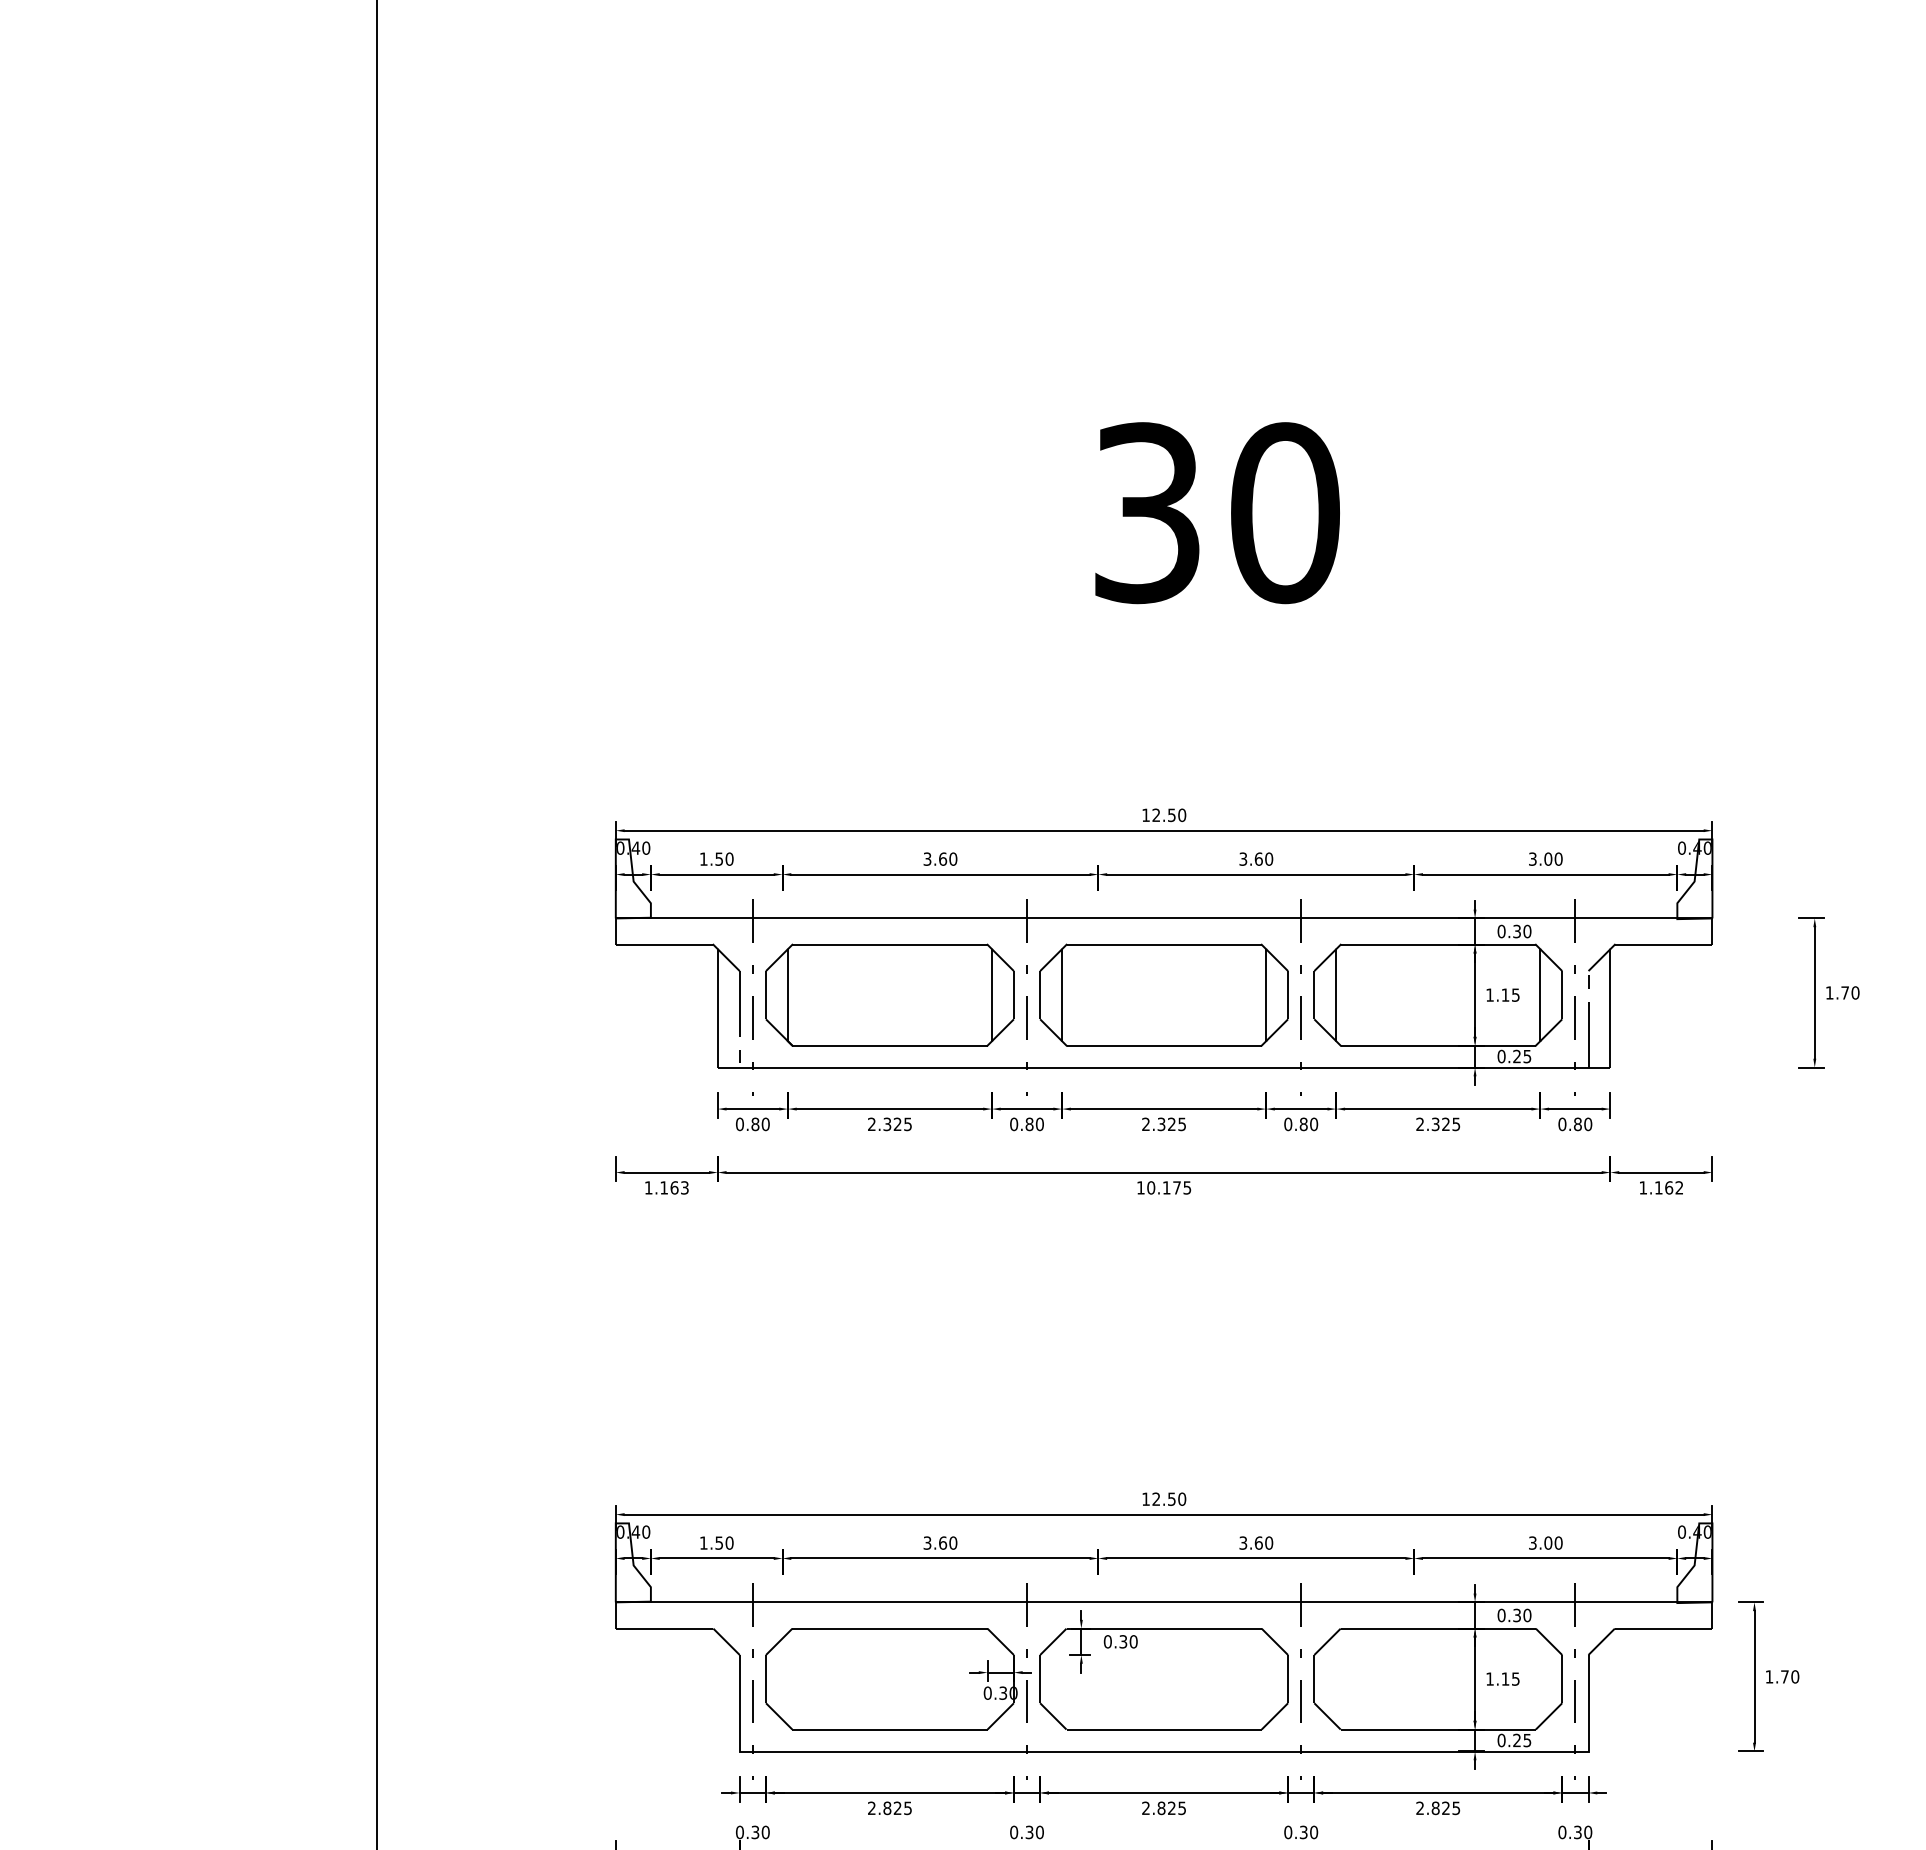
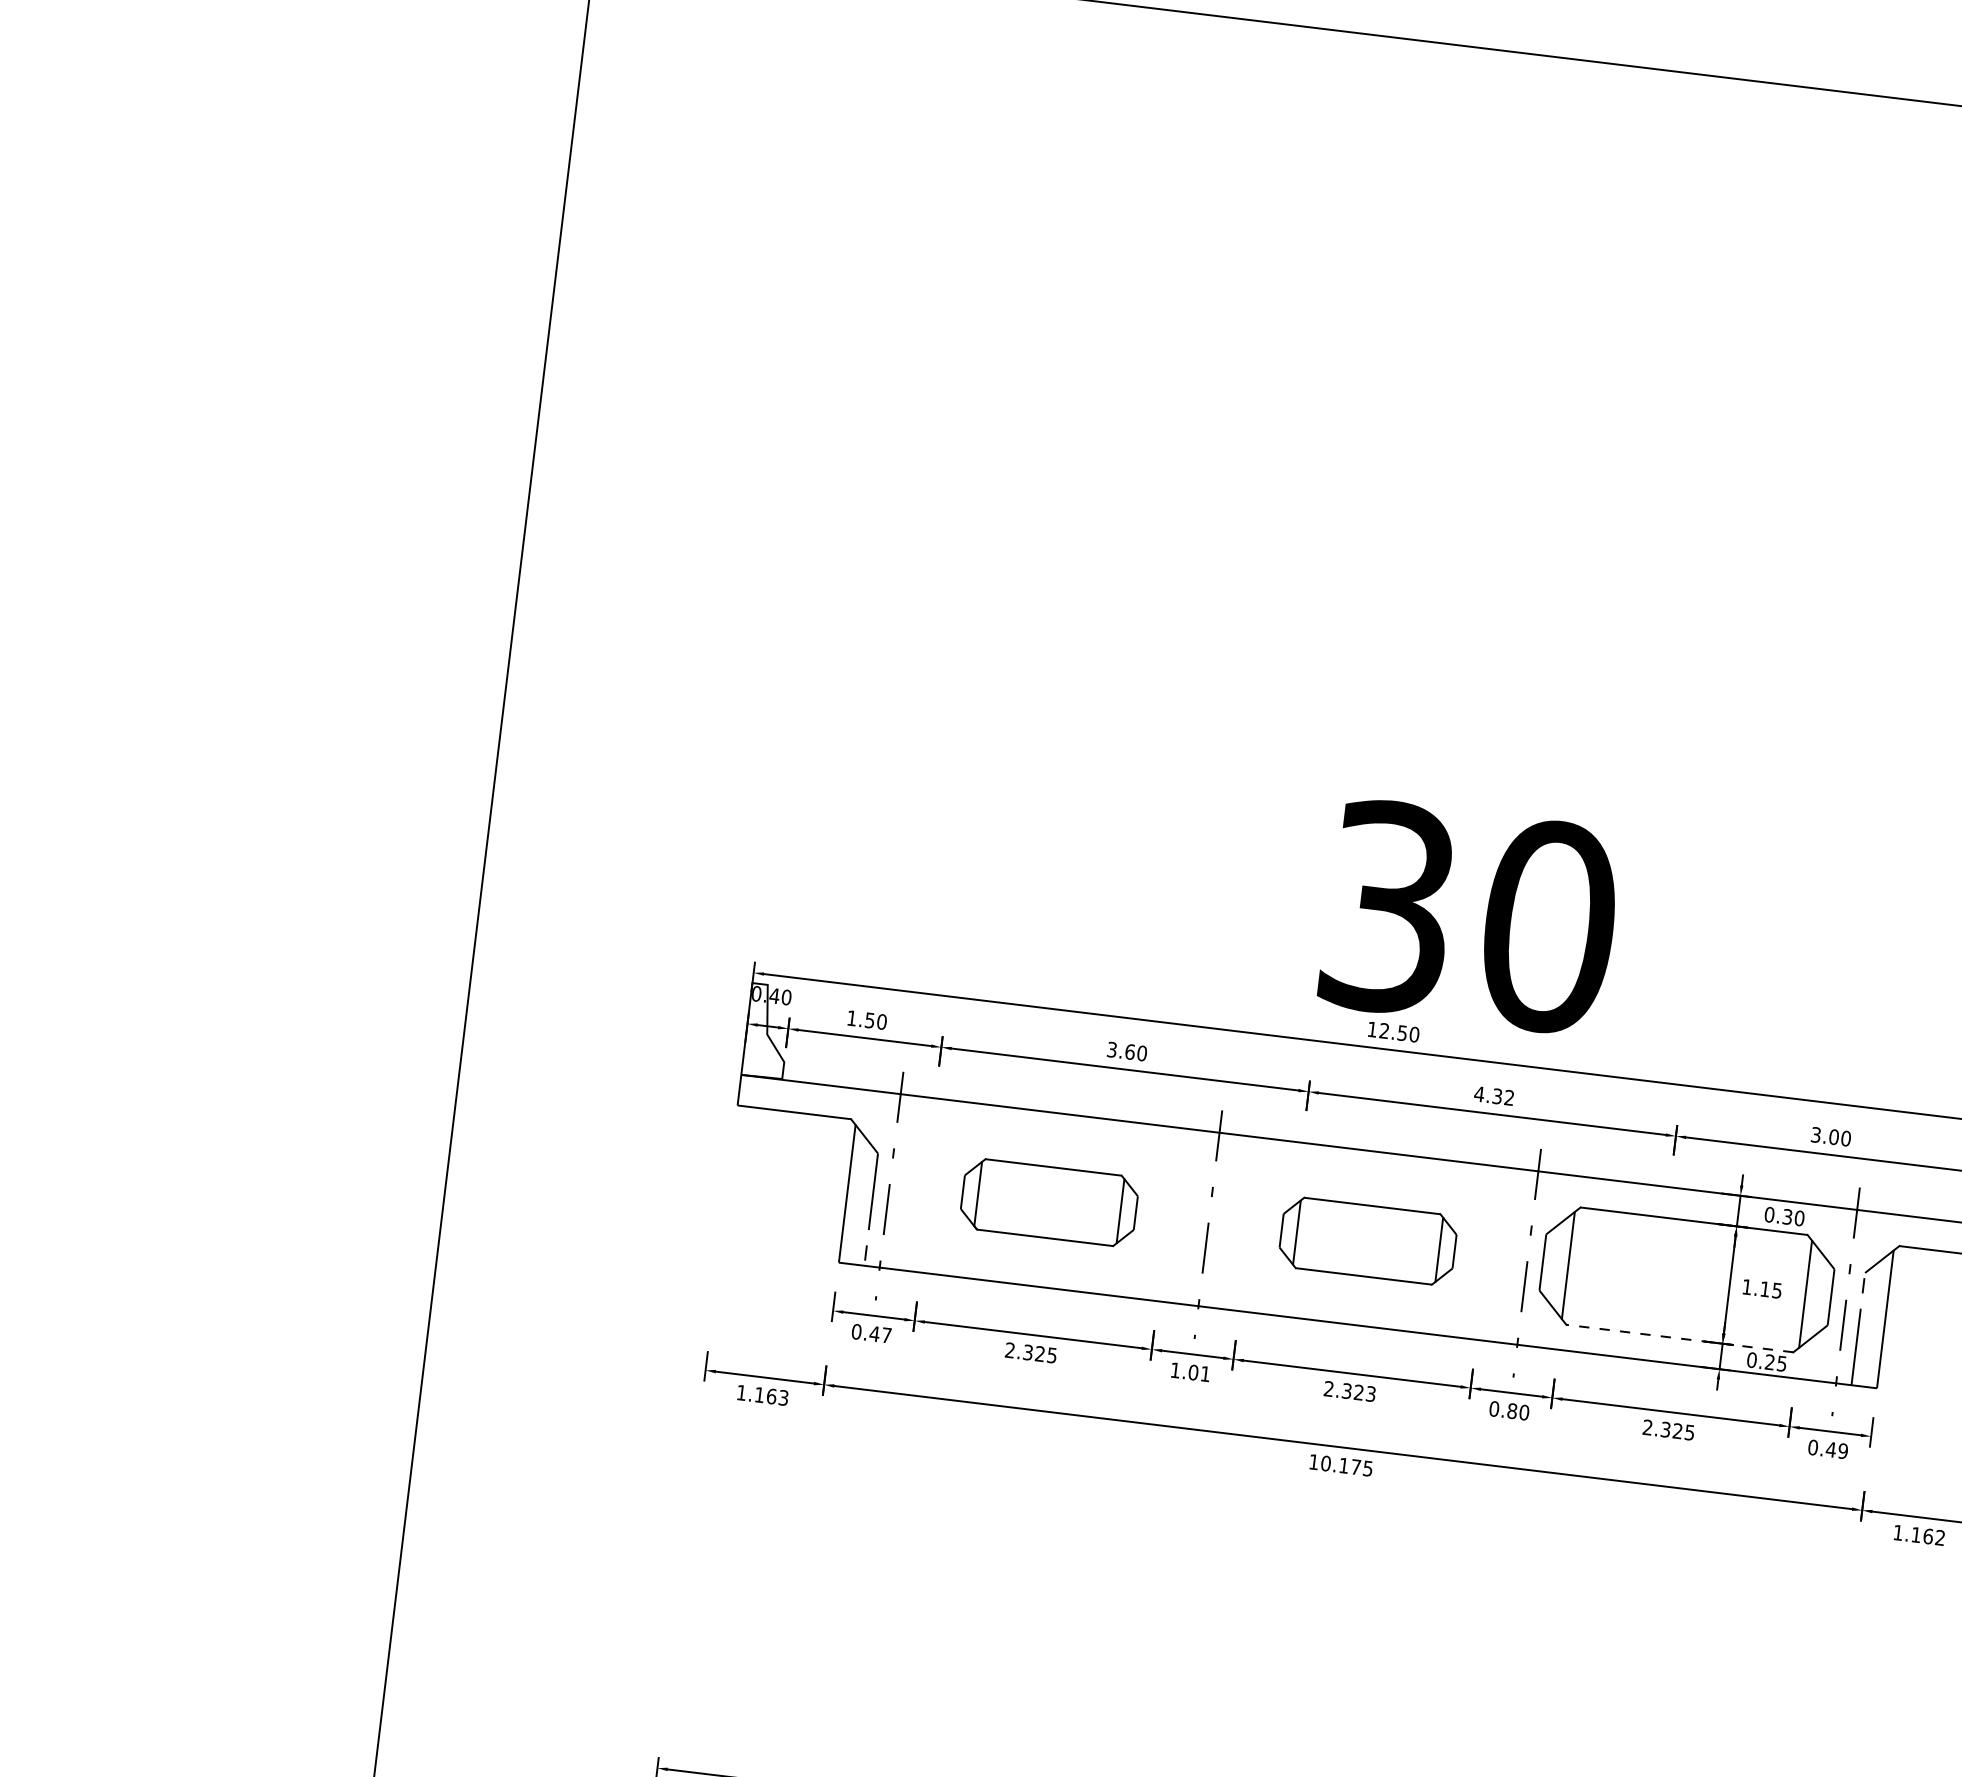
text: (1217, 513) -> (1470, 917), moved
text: (1256, 858) -> (1494, 1095), 3.60 -> 4.32
part: (889, 994) -> (1048, 1201), size x0.6
part: (1163, 994) -> (1367, 1240), size x0.6
line: (1438, 1045) -> (1680, 1338), solid -> dashed
text: (1181, 1123) -> (1370, 1392), 2.325 -> 2.323
text: (760, 1124) -> (880, 1334), 0.80 -> 0.47
text: (1026, 1124) -> (1189, 1372), 0.80 -> 1.01
text: (1582, 1124) -> (1836, 1450), 0.80 -> 0.49

